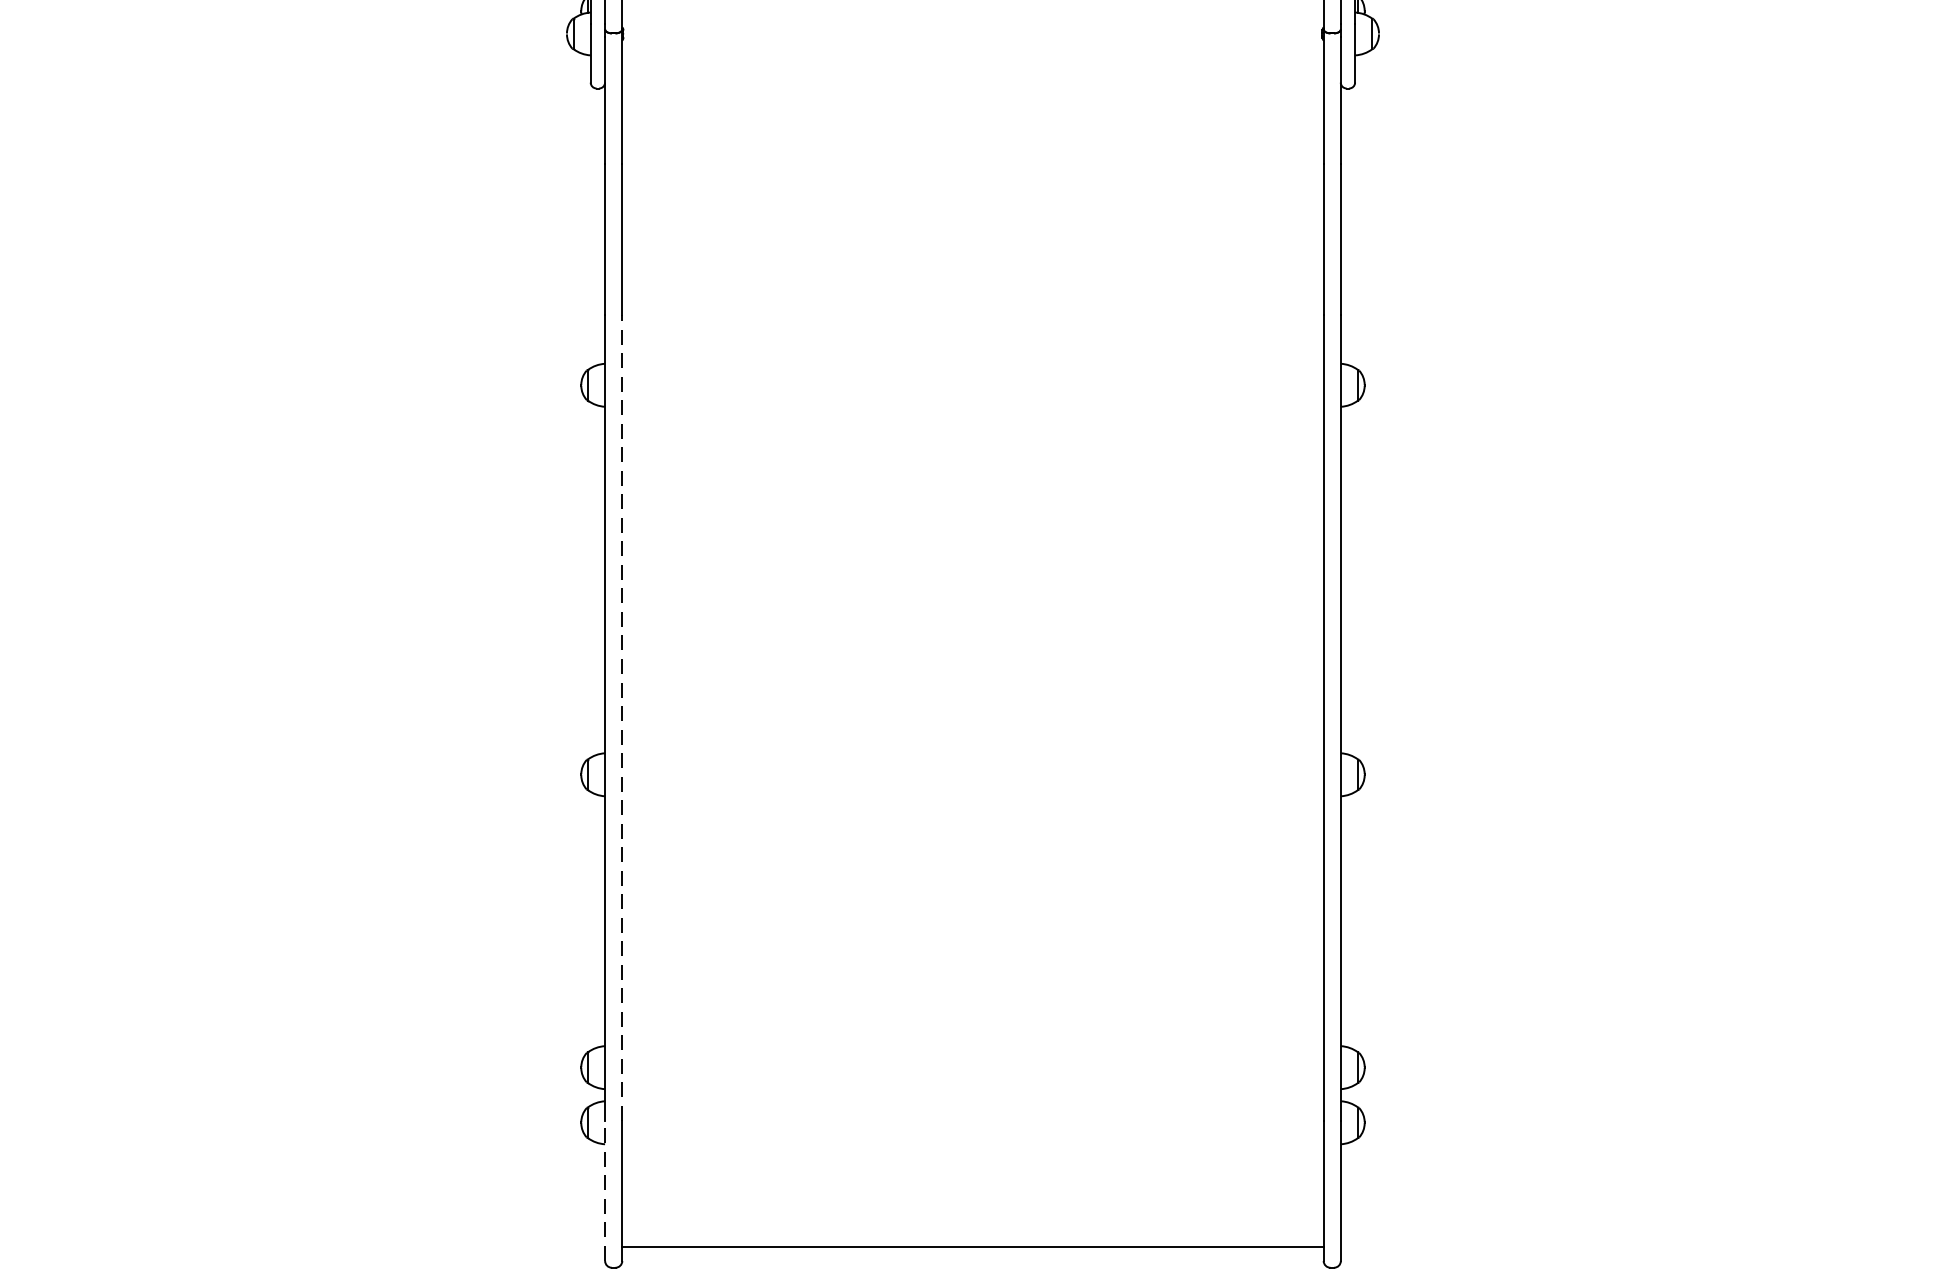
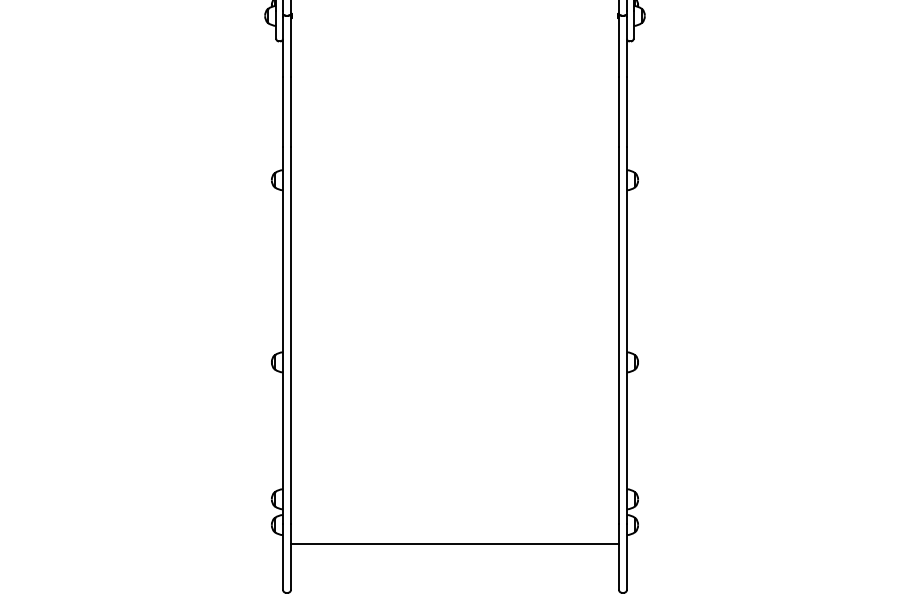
line: (621, 717) -> (290, 335), dashed -> solid
line: (604, 1190) -> (282, 556), dashed -> solid
line: (971, 1247) -> (454, 544), moved

